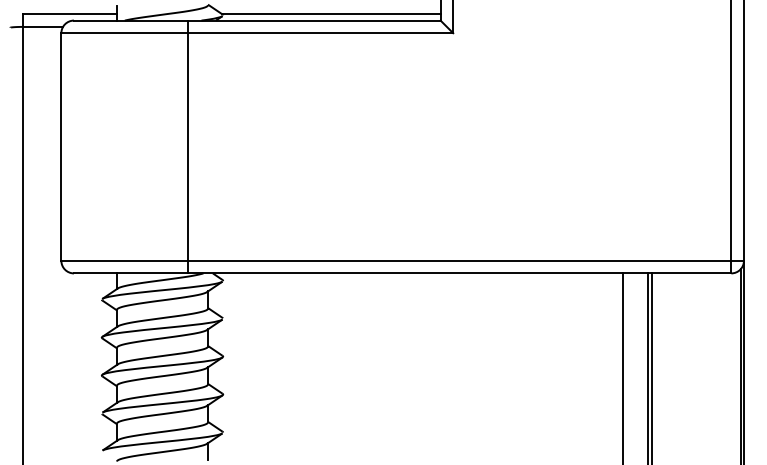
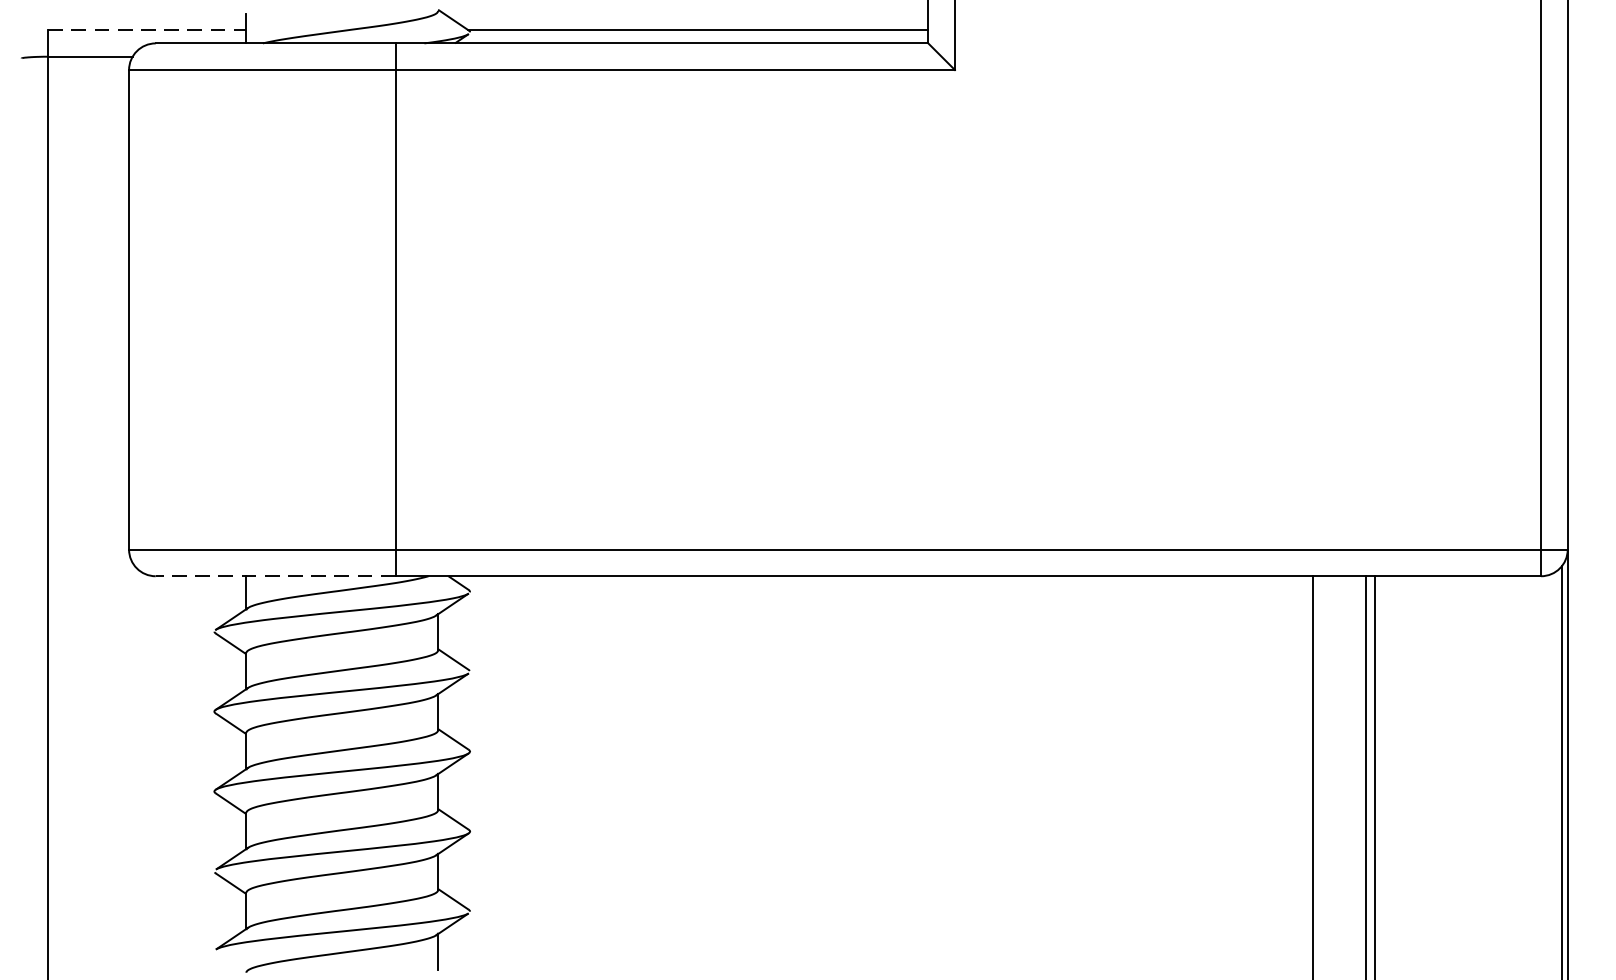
line: (70, 14) -> (148, 30), solid -> dashed
line: (130, 273) -> (274, 576), solid -> dashed

